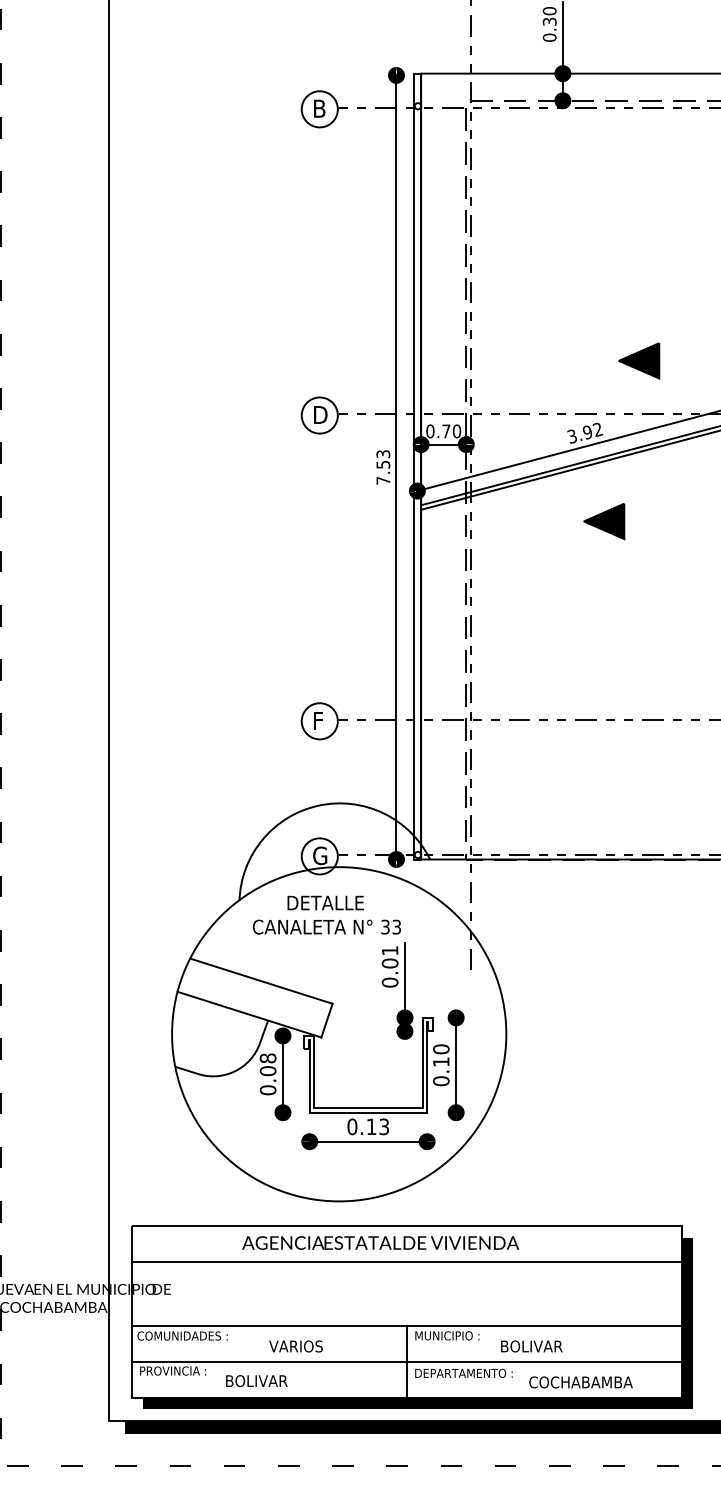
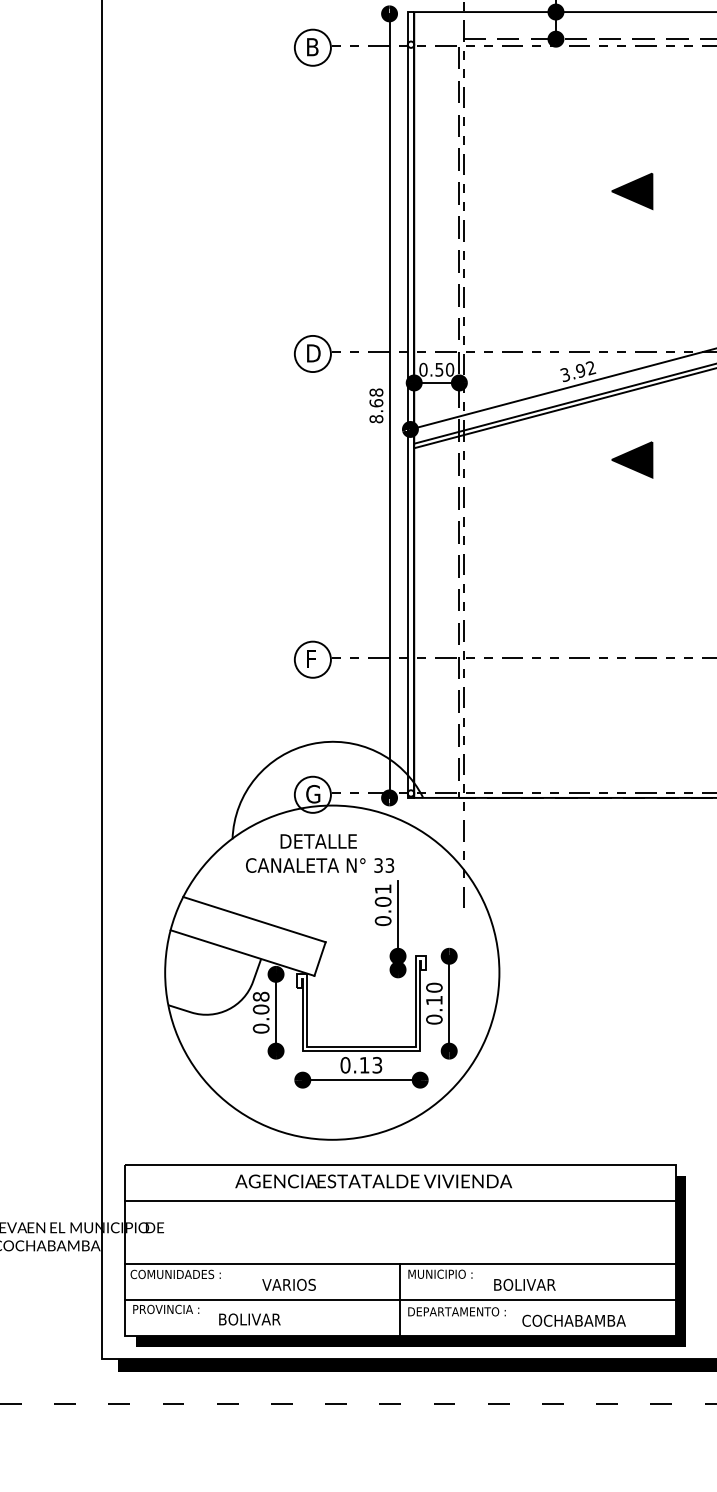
part: (639, 360) -> (632, 190), moved
text: (446, 431) -> (439, 369), 0.70 -> 0.50
text: (383, 467) -> (376, 405), 7.53 -> 8.68
part: (604, 521) -> (632, 459), moved

